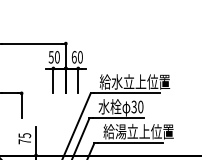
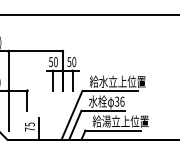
text: (74, 56) -> (69, 61), 60 -> 50
text: (140, 106) -> (122, 101), 30 -> 36

